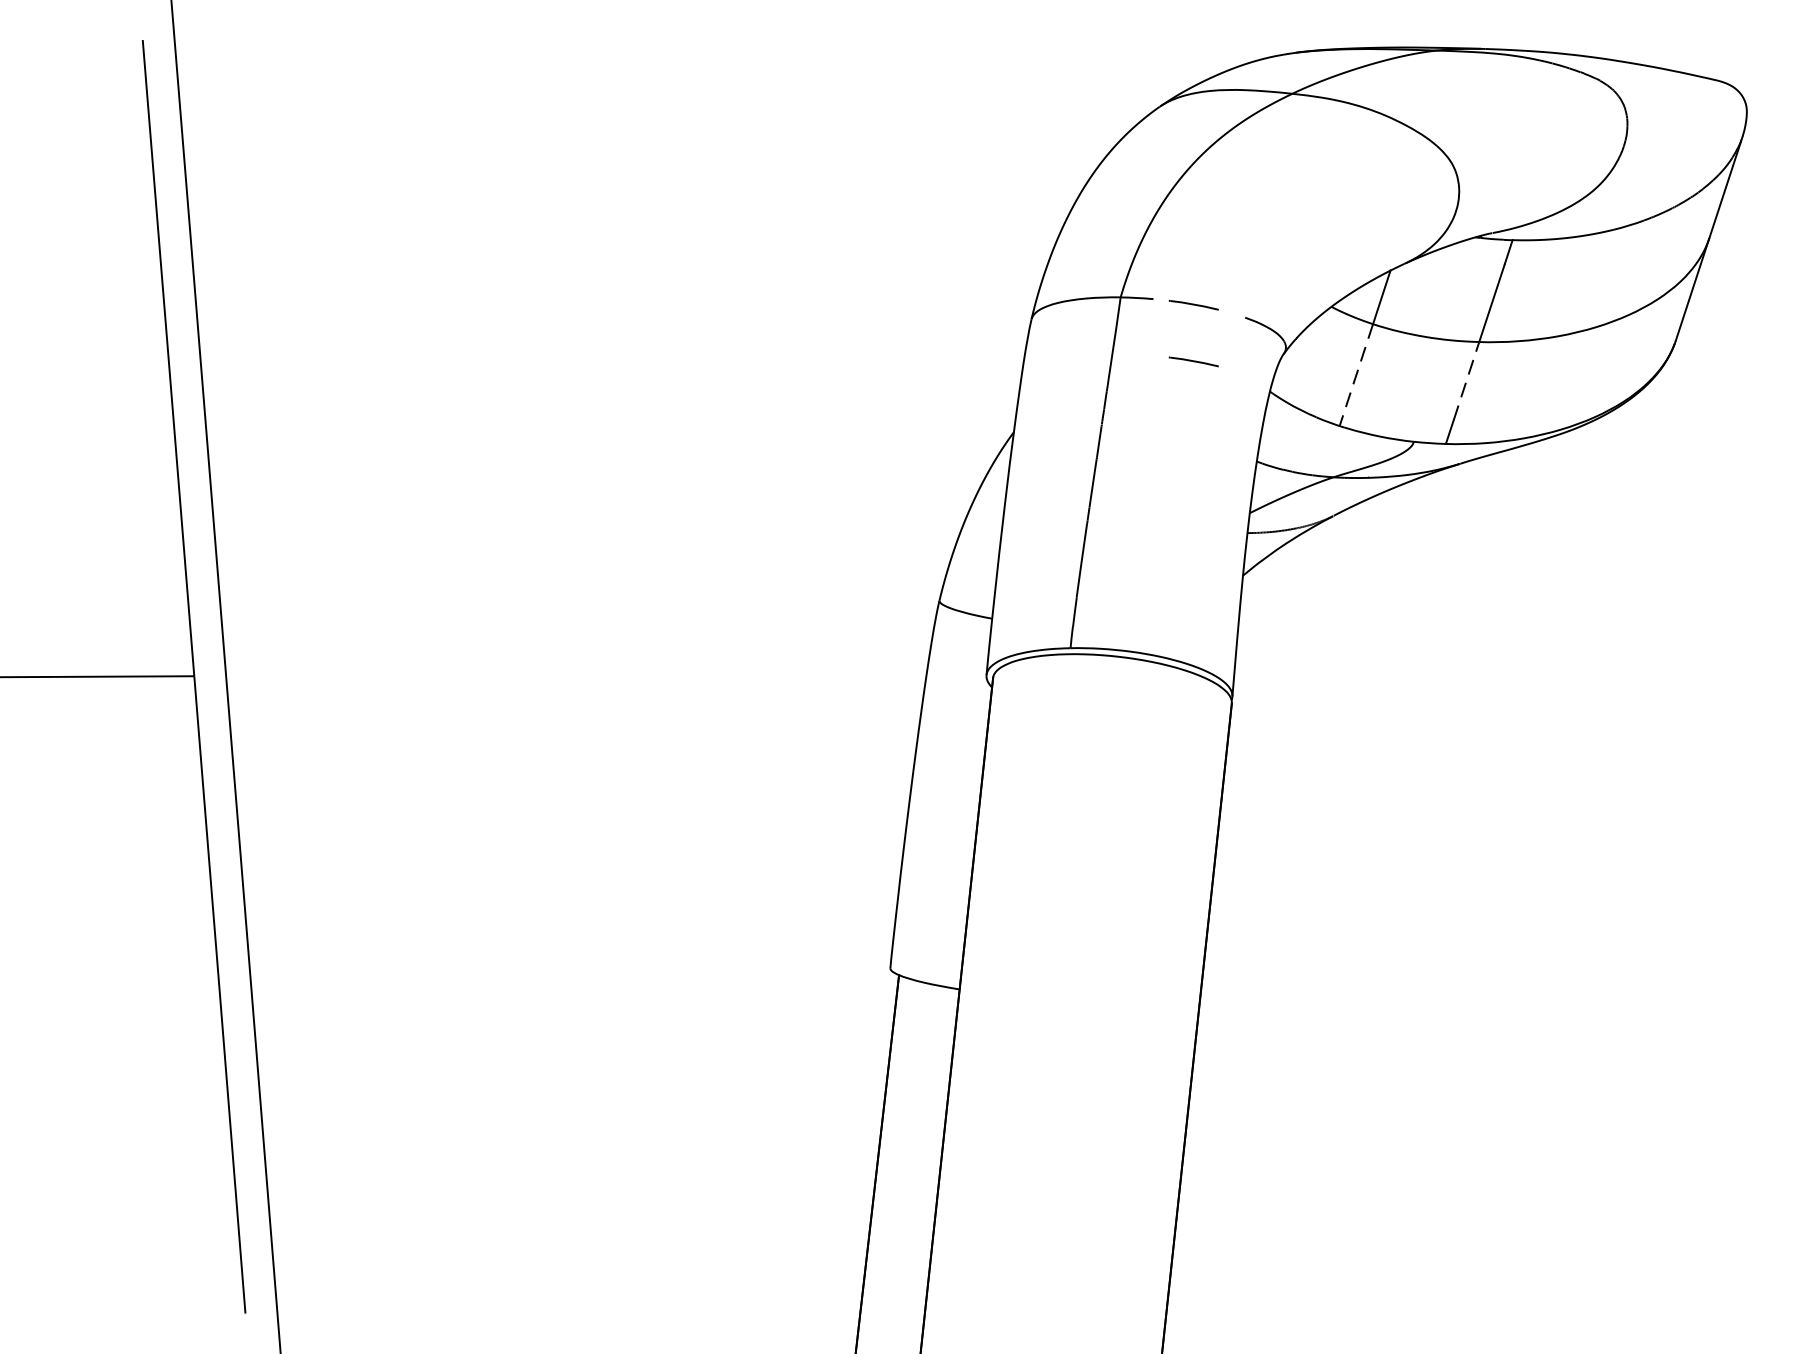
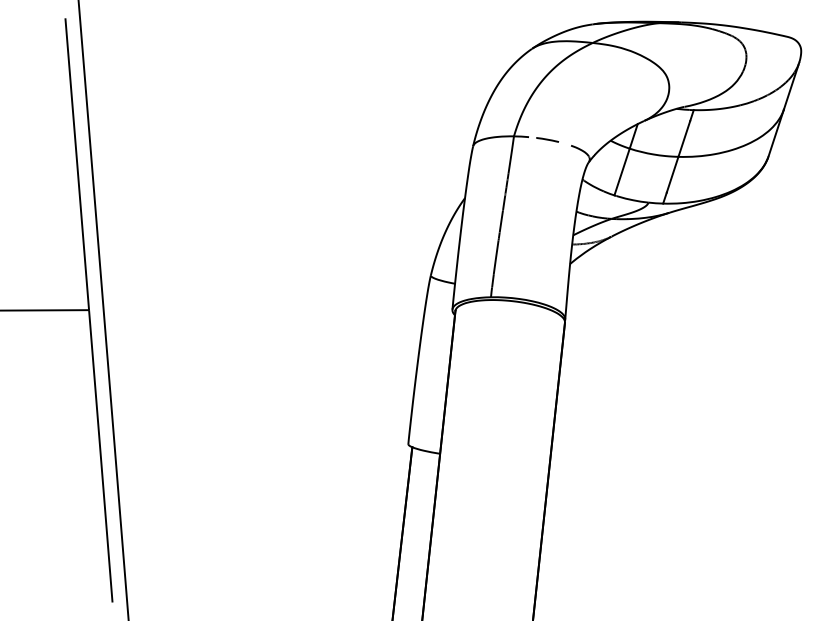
line: (1193, 360) -> (547, 165), removed
line: (1357, 376) -> (622, 172), dashed -> solid
line: (1466, 380) -> (672, 174), dashed -> solid

